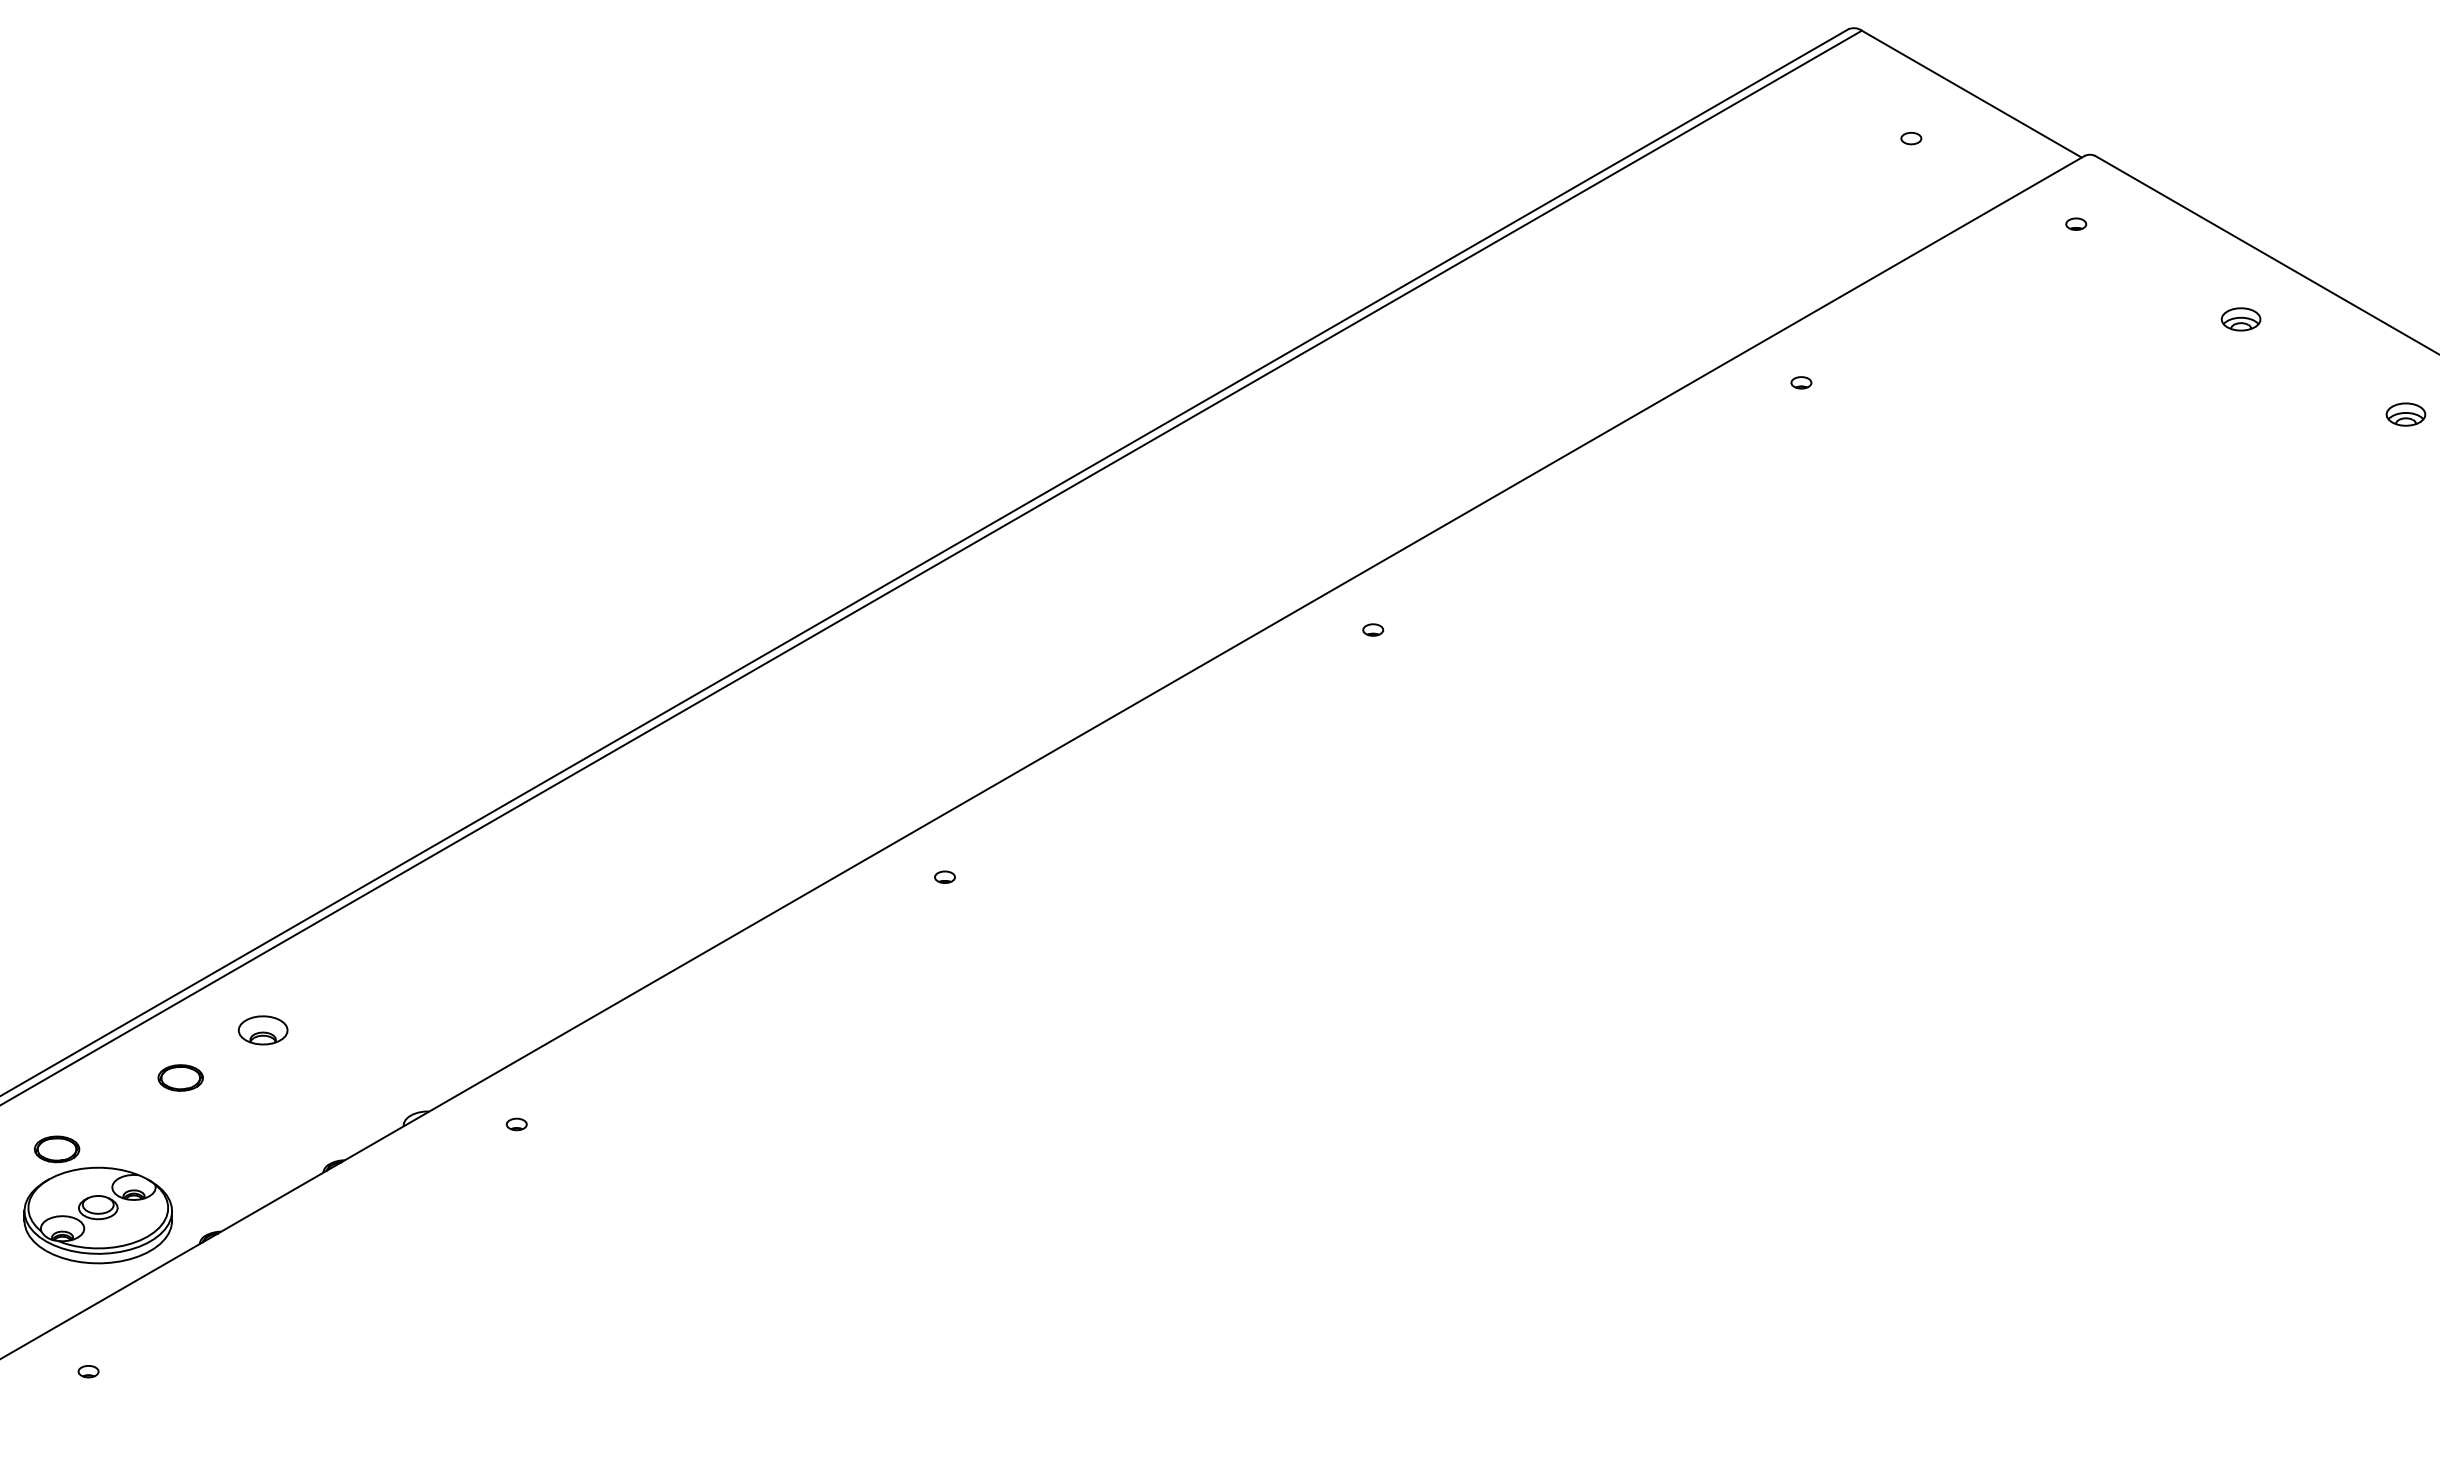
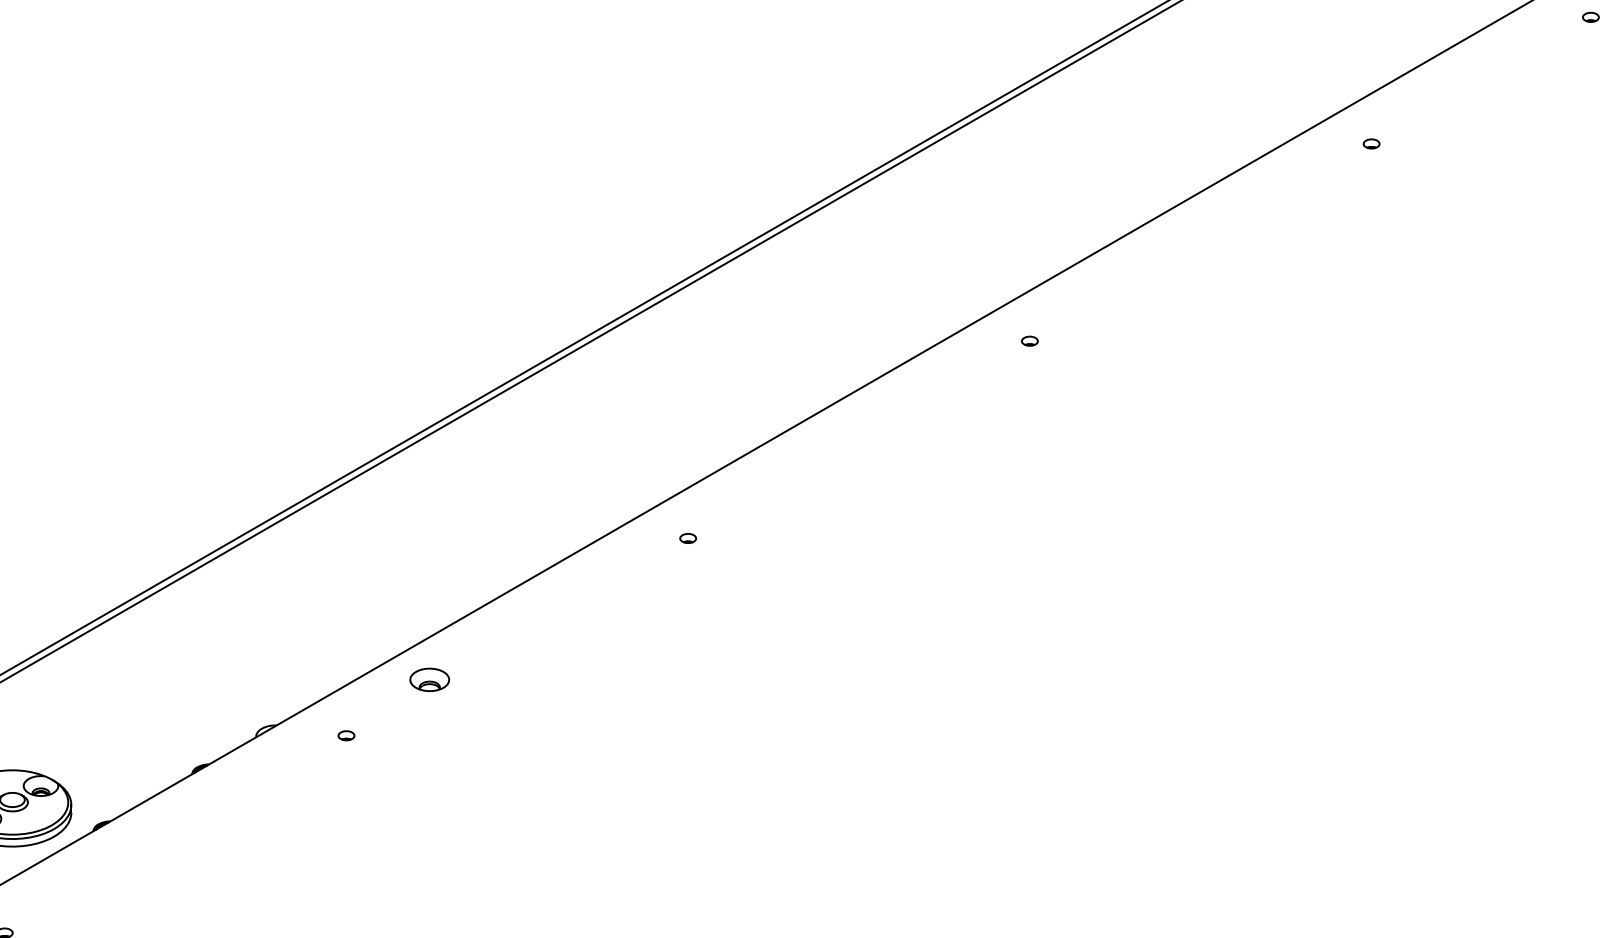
part: (262, 1030) -> (429, 679), moved
part: (180, 1077) -> (78, 698), removed

